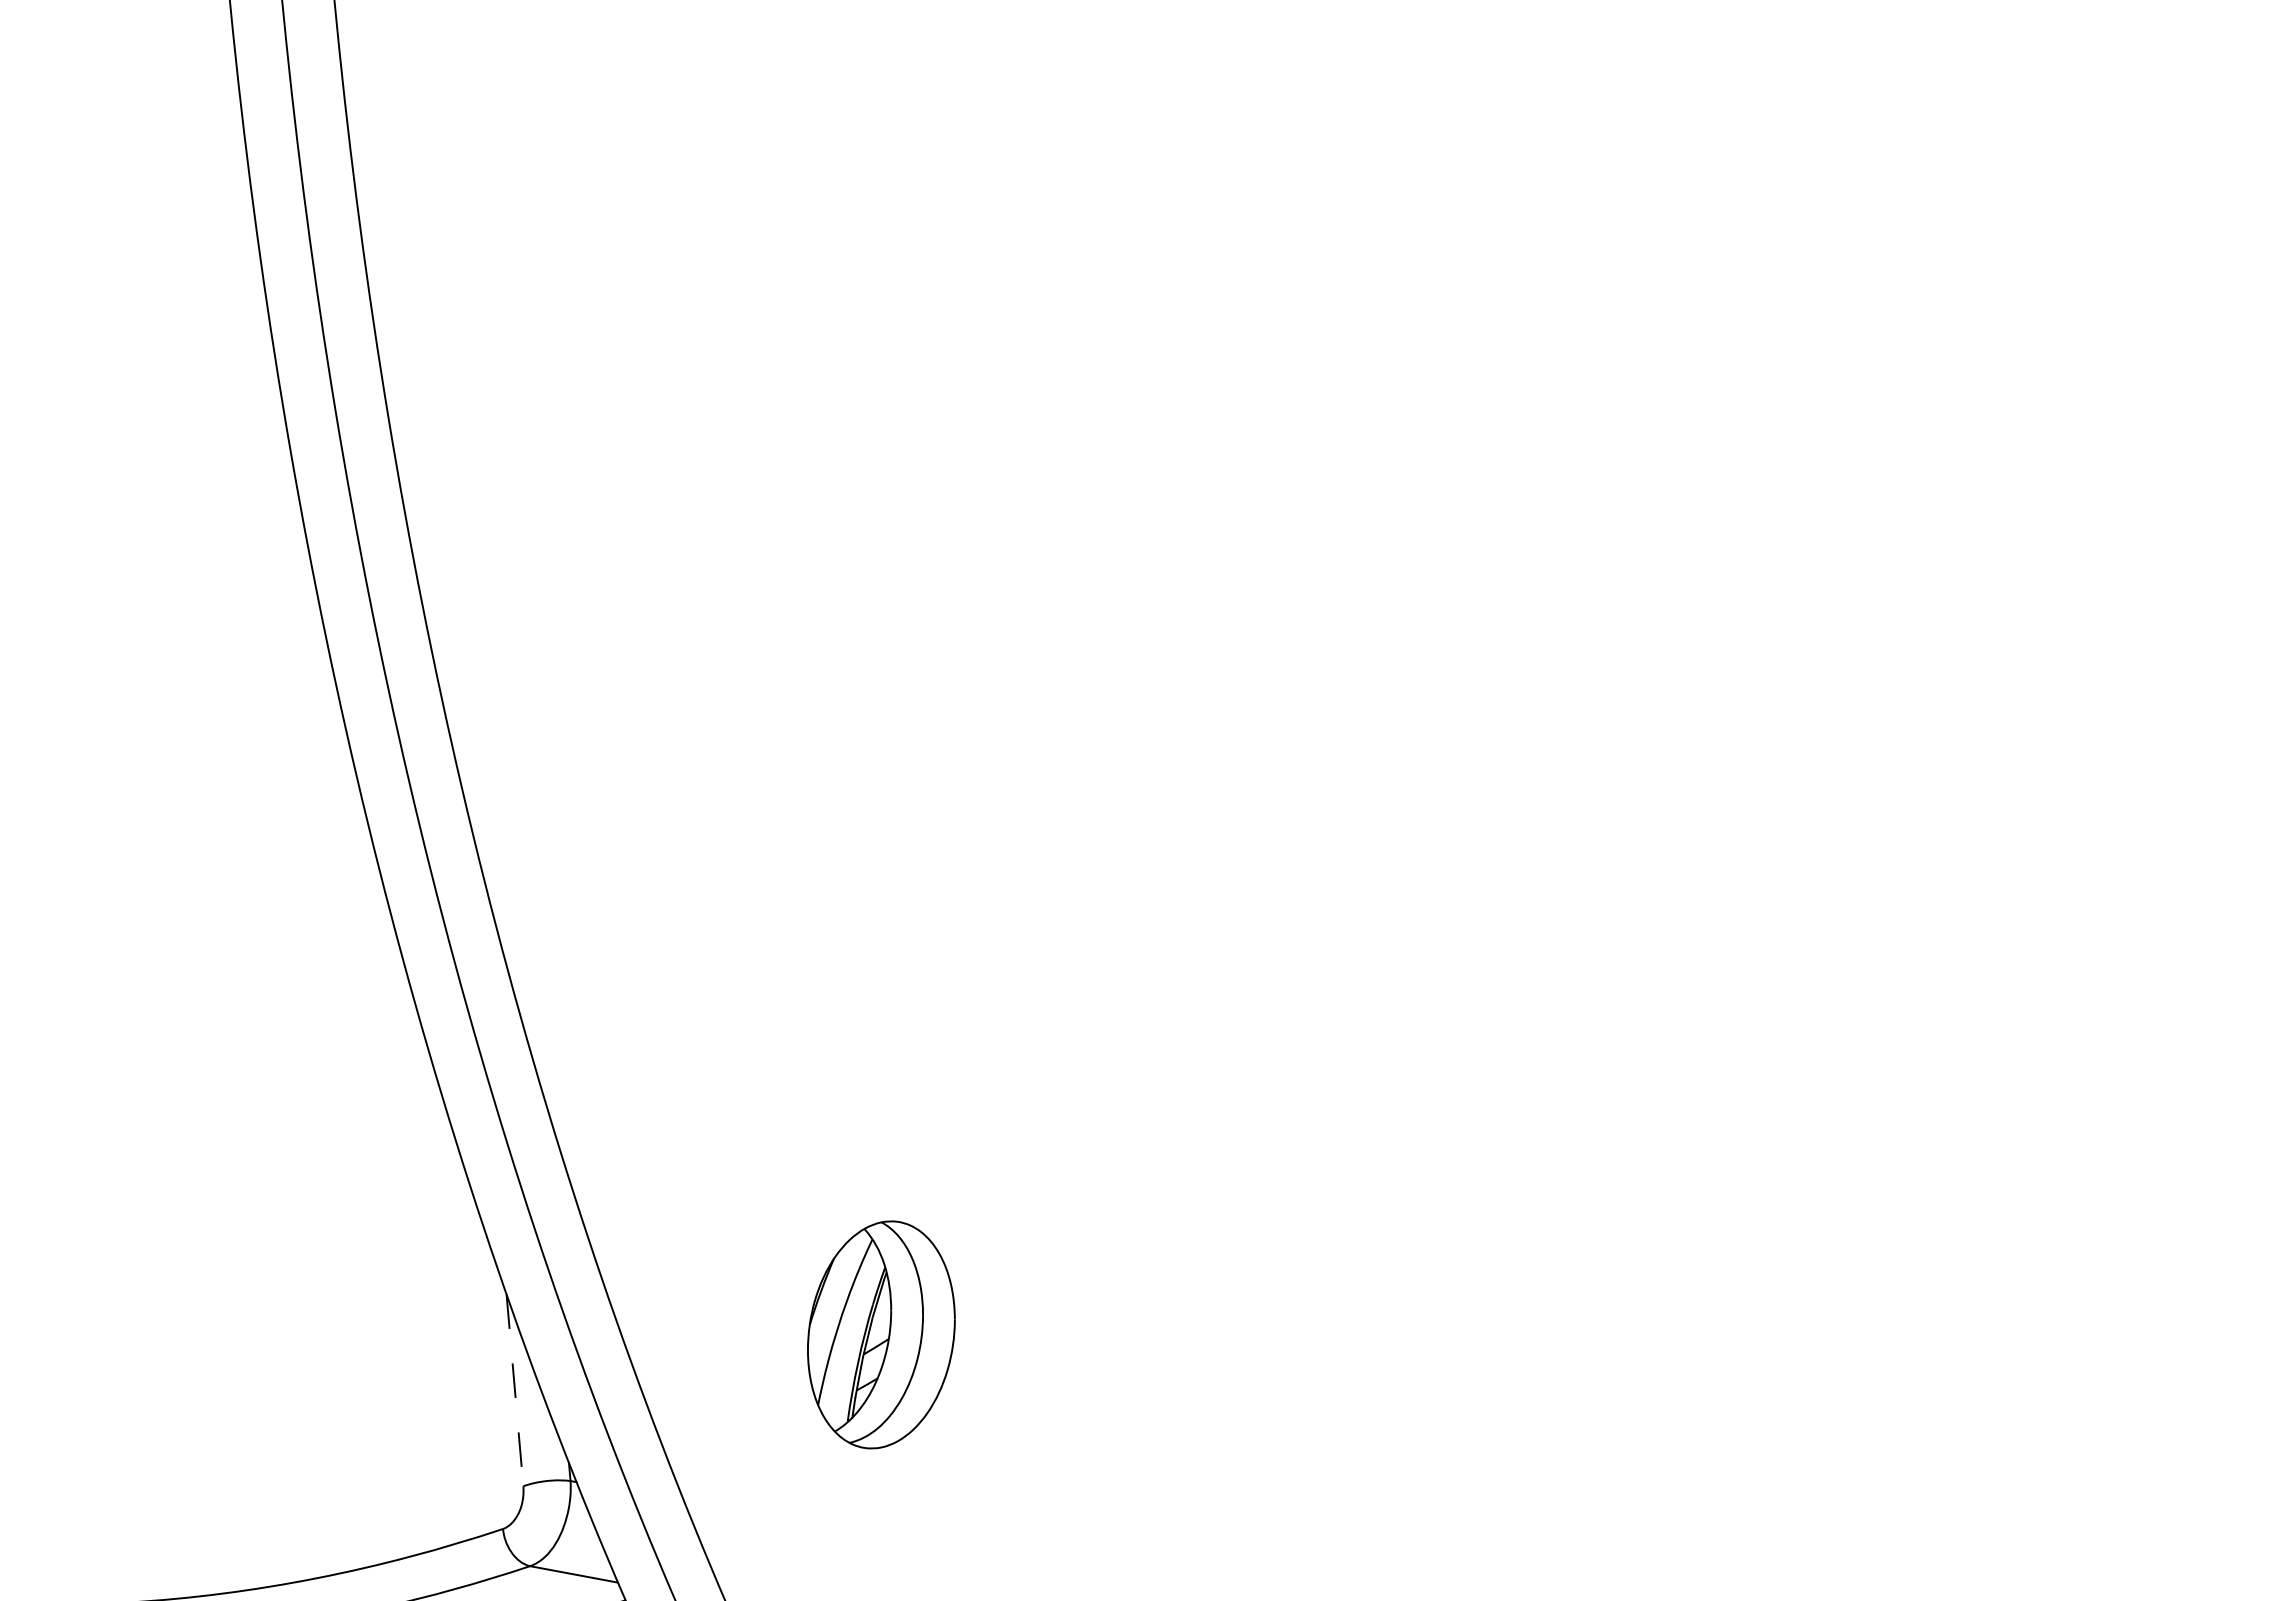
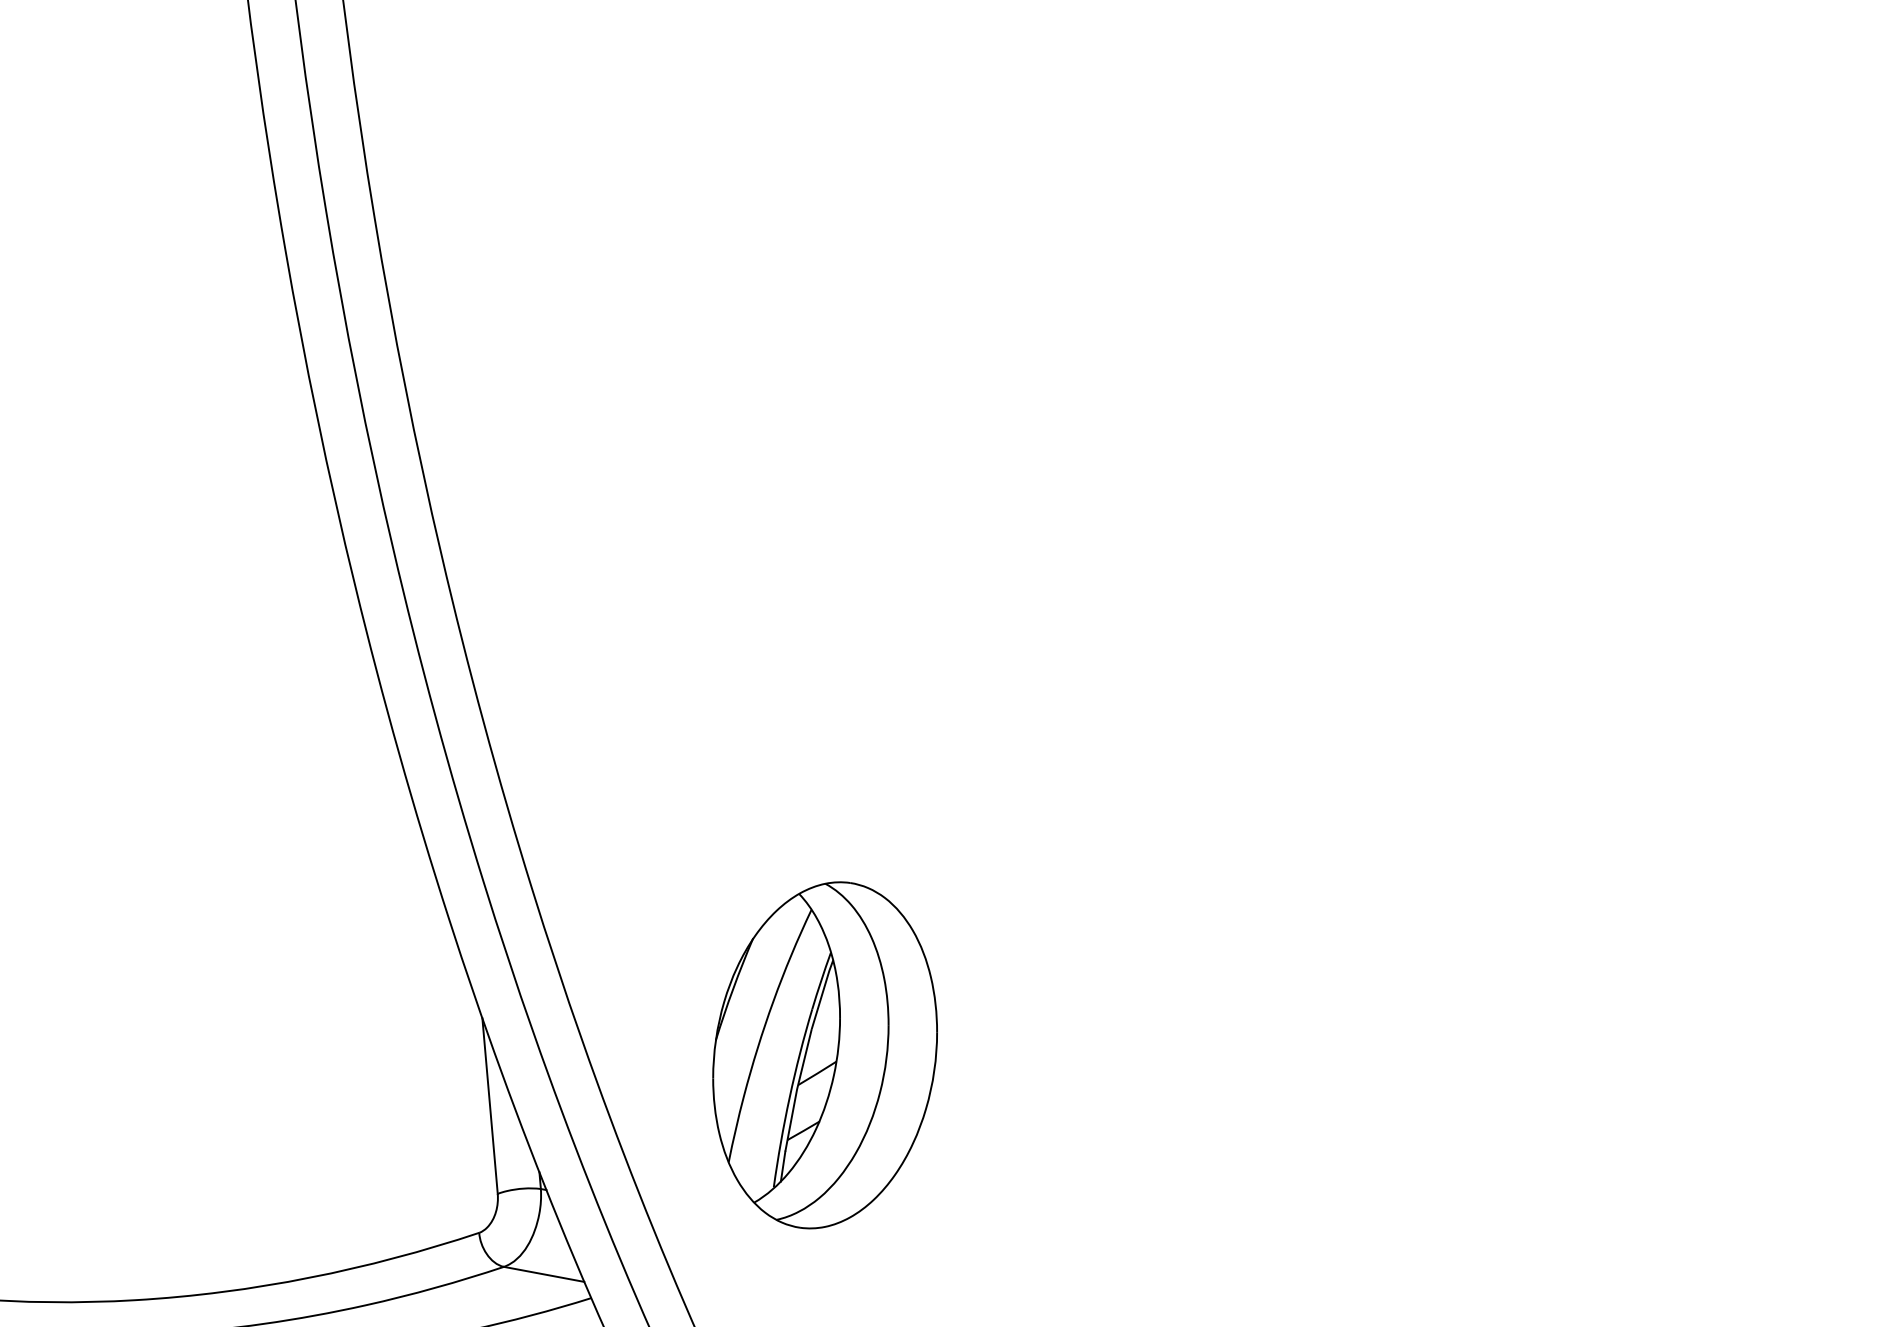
part: (881, 1334) -> (825, 1055), size x1.67
line: (515, 1390) -> (490, 1106), dashed -> solid

